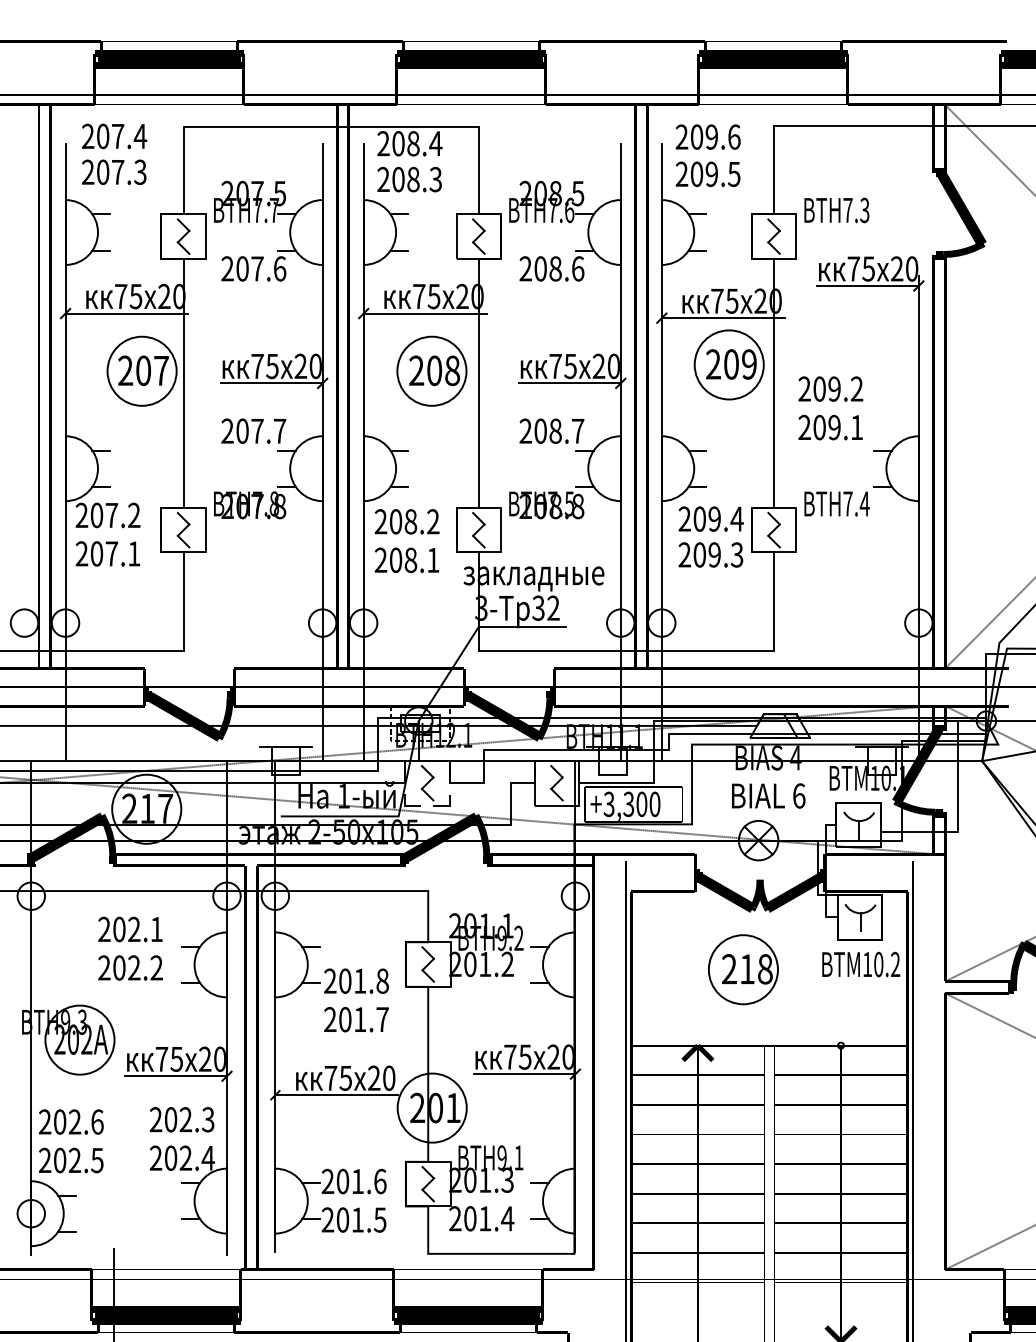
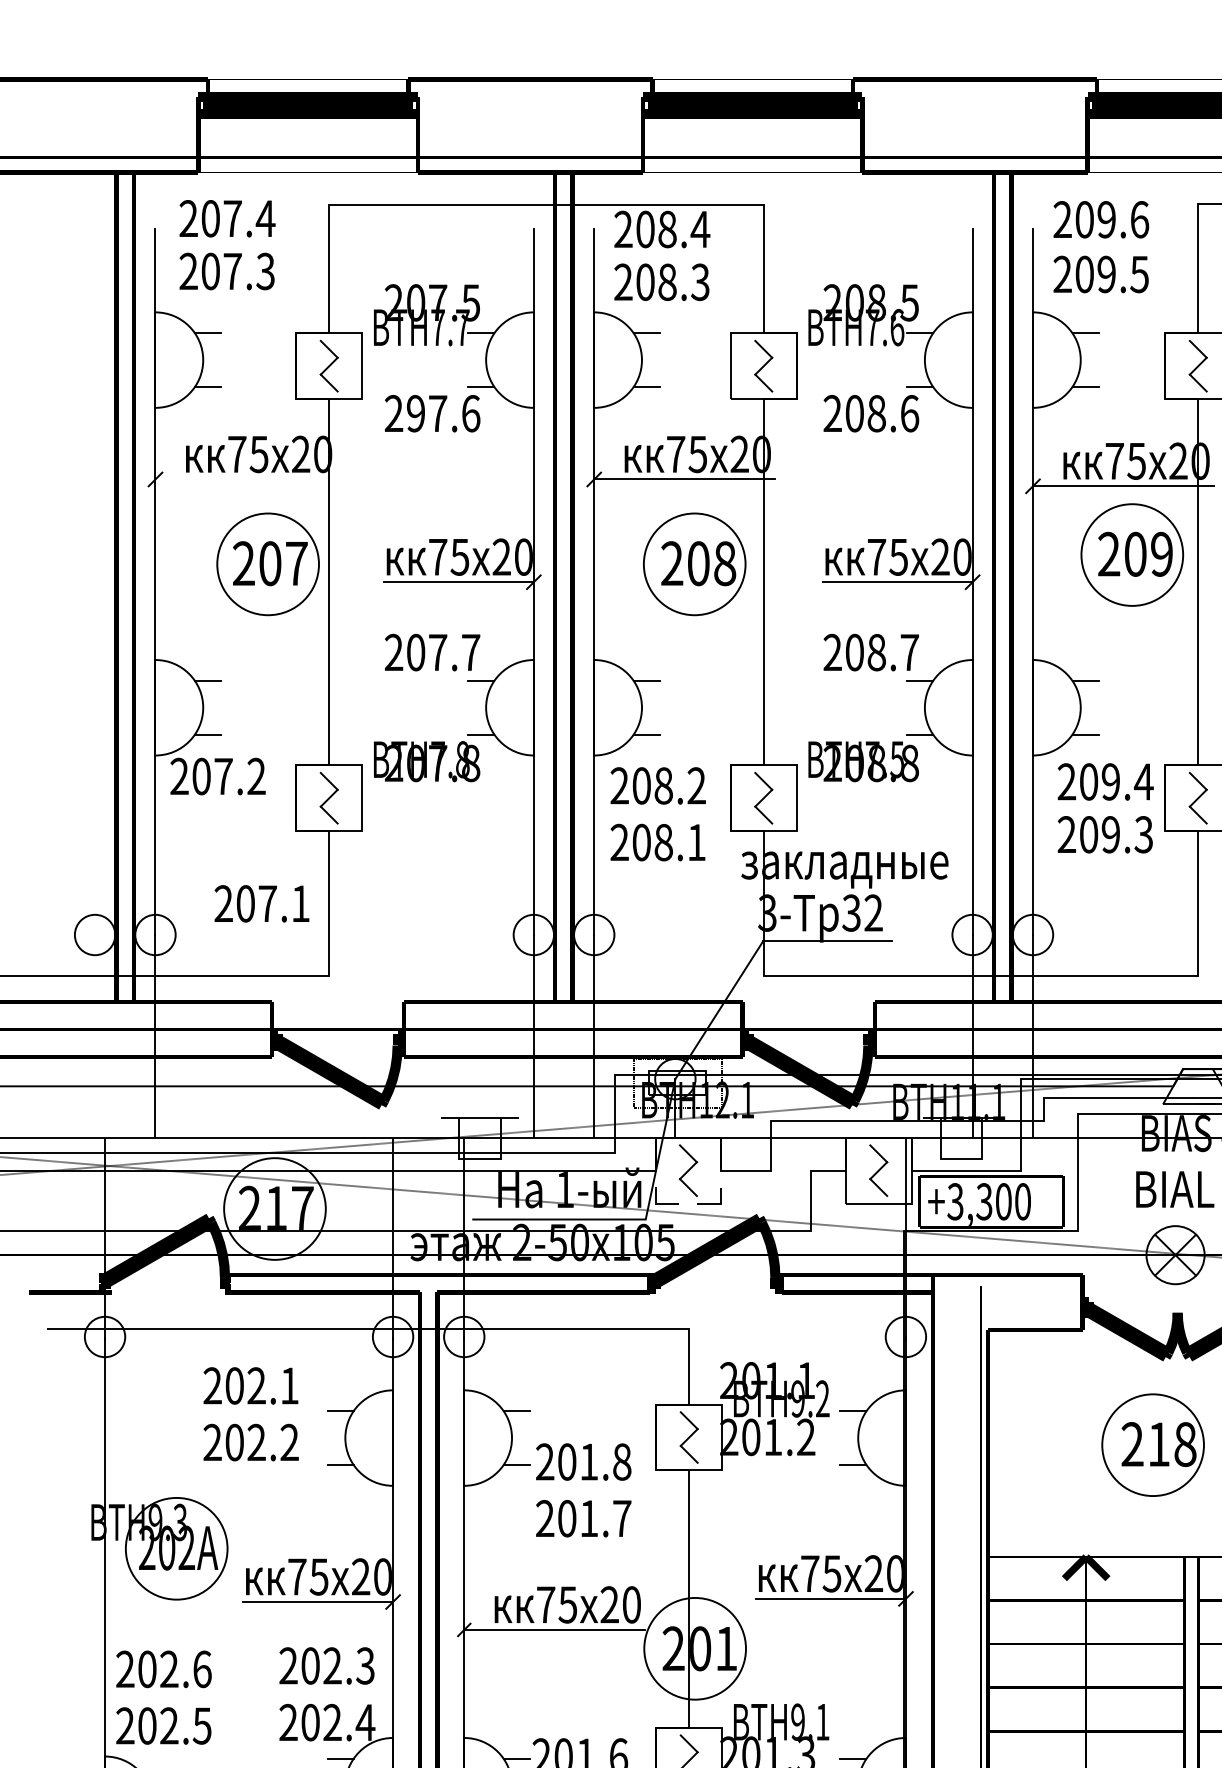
text: (242, 268) -> (415, 413), 207.6 -> 297.6
line: (126, 313) -> (245, 479), removed
text: (107, 553) -> (261, 903), moved

